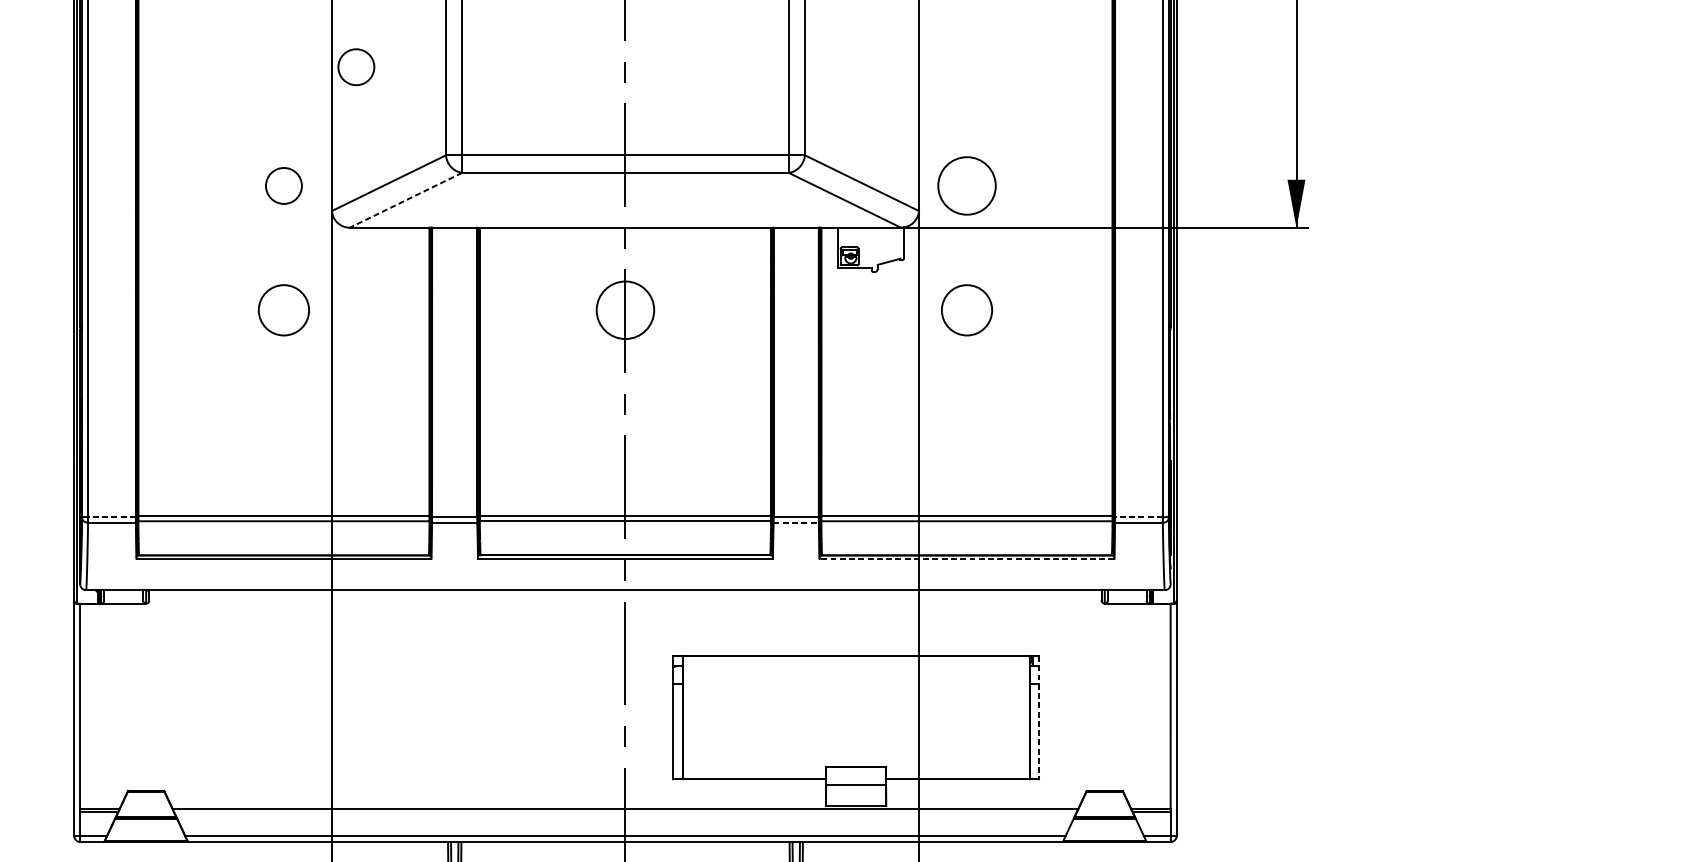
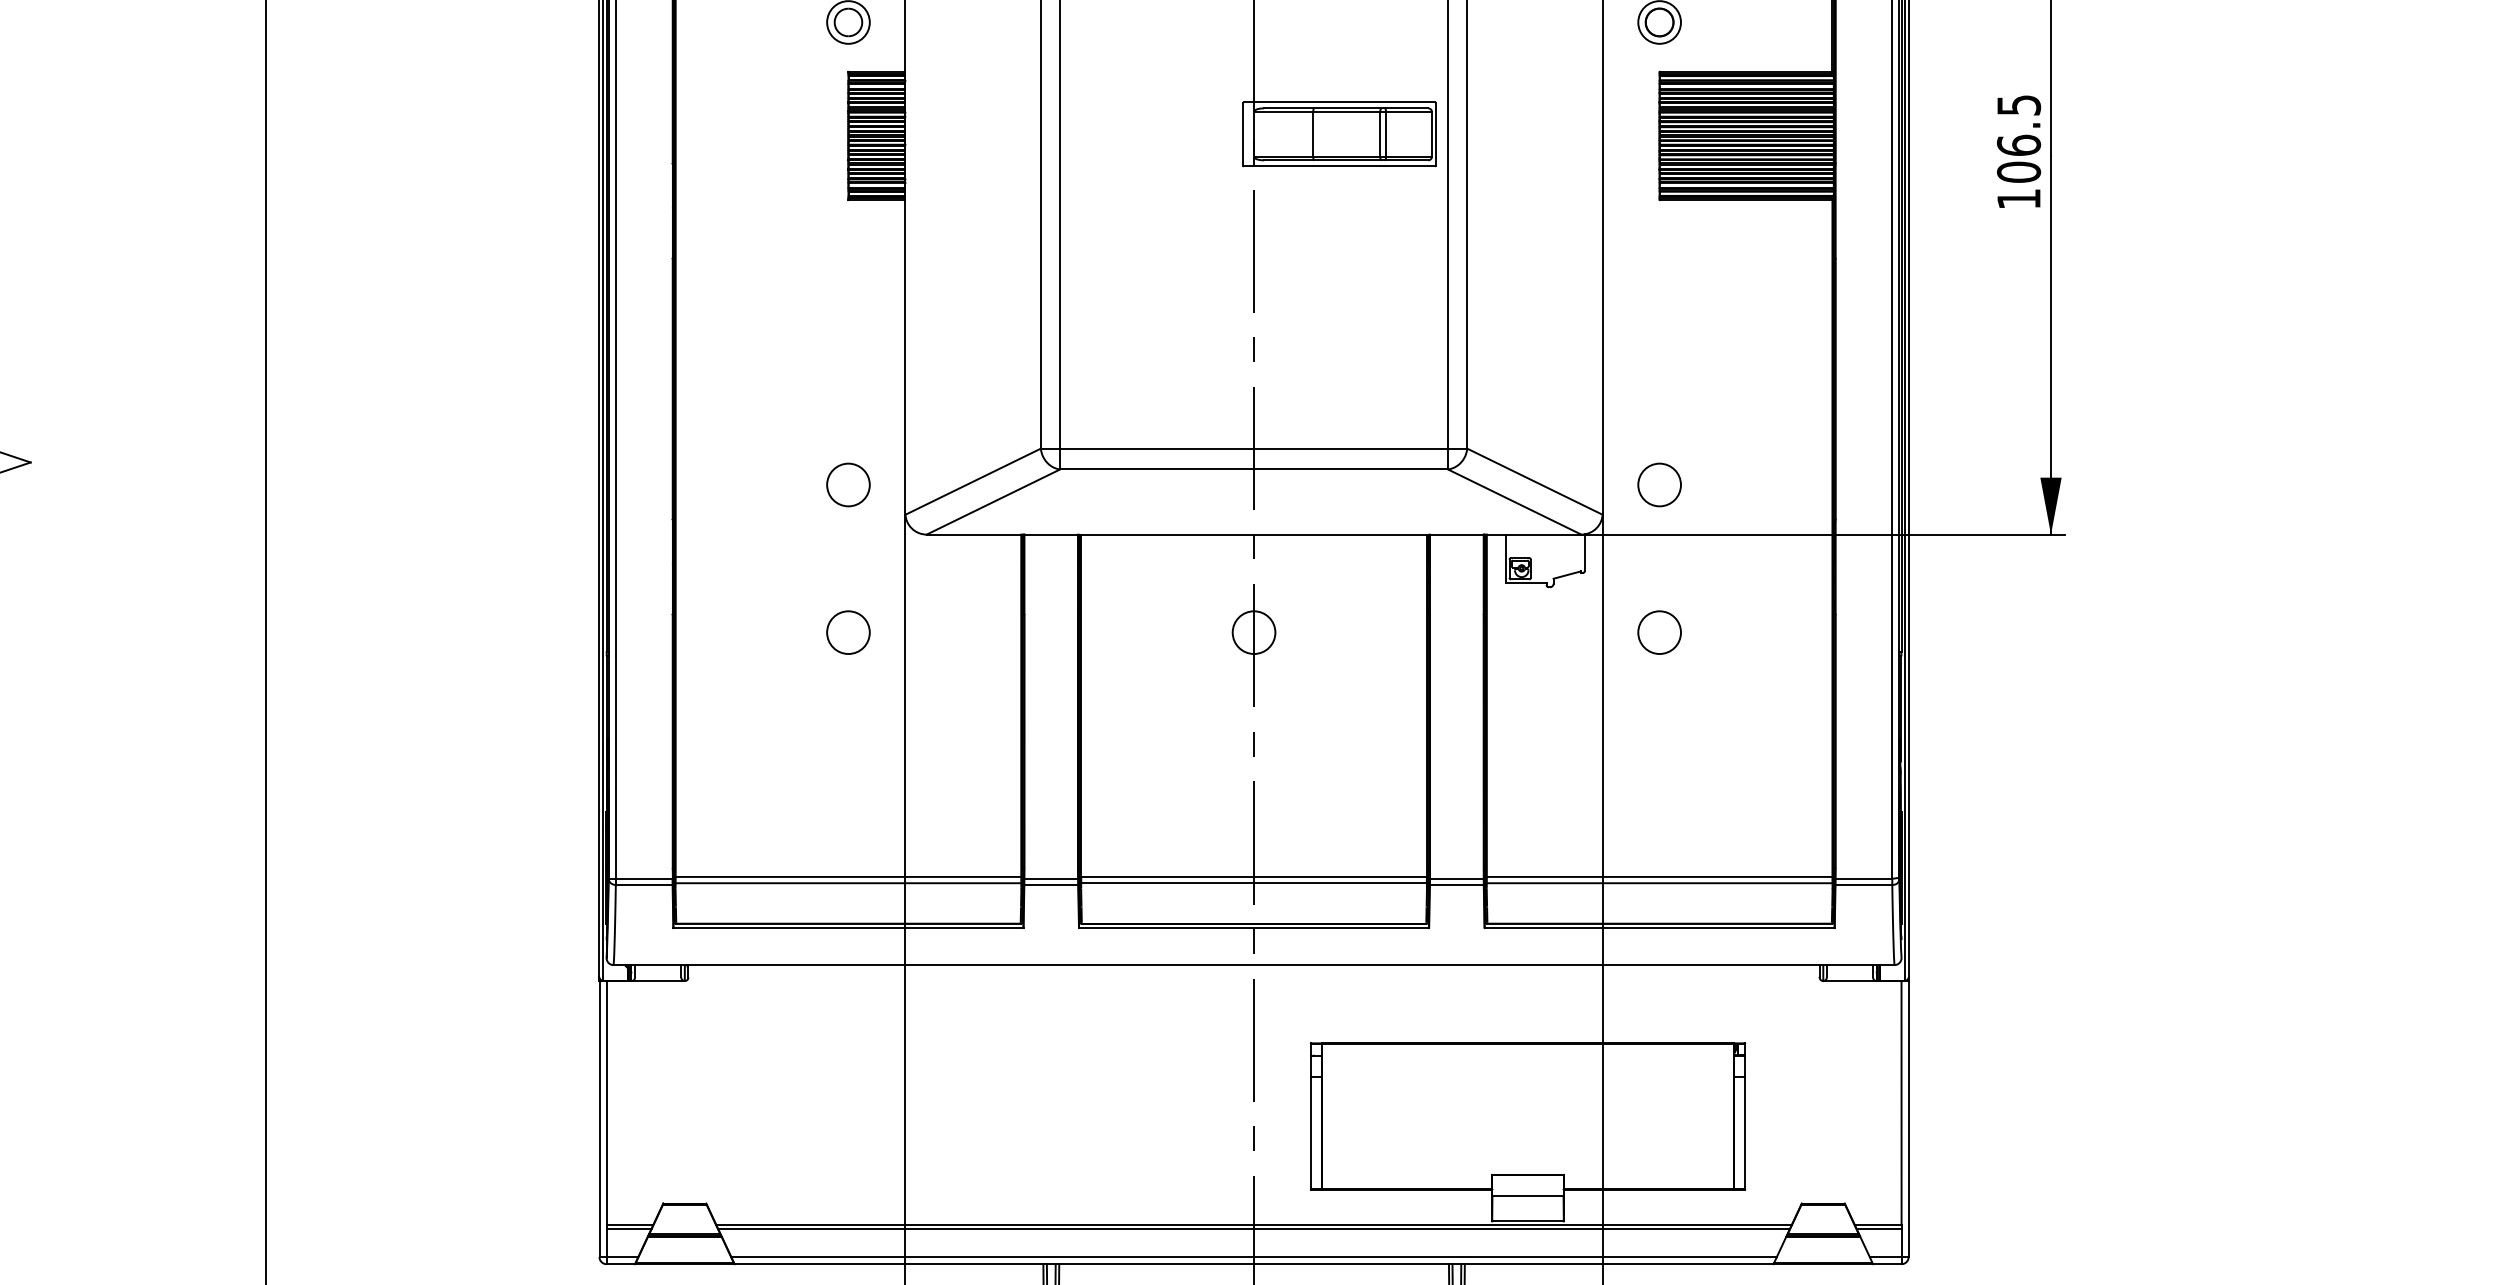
circle: (356, 66) -> (934, 343), removed
circle: (966, 185) -> (1659, 484), size x0.62
line: (406, 200) -> (993, 502), dashed -> solid
circle: (283, 310) -> (848, 632), size x0.71
circle: (624, 310) -> (1253, 632), size x0.62
circle: (966, 310) -> (1659, 632), size x0.71
line: (111, 517) -> (643, 878), dashed -> solid
line: (1138, 517) -> (1863, 878), dashed -> solid
line: (795, 522) -> (1456, 884), dashed -> solid
line: (966, 559) -> (1659, 928), dashed -> solid
line: (1039, 717) -> (1745, 1116), dashed -> solid
line: (625, 811) -> (1254, 1228), added

